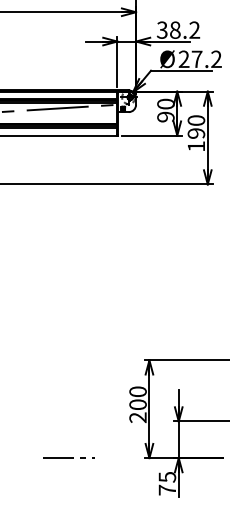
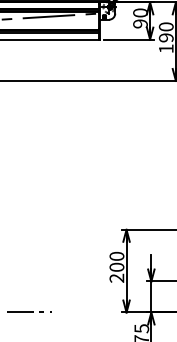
line: (68, 457) -> (29, 311), moved

